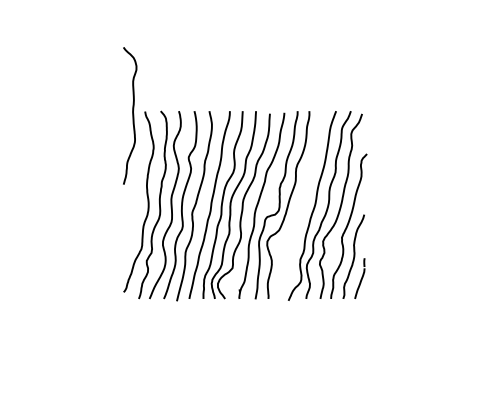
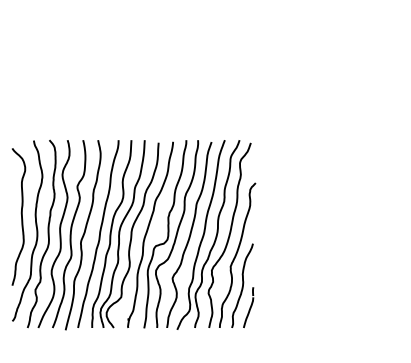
curve: (132, 115) -> (21, 216), moved
curve: (300, 205) -> (189, 234), added

